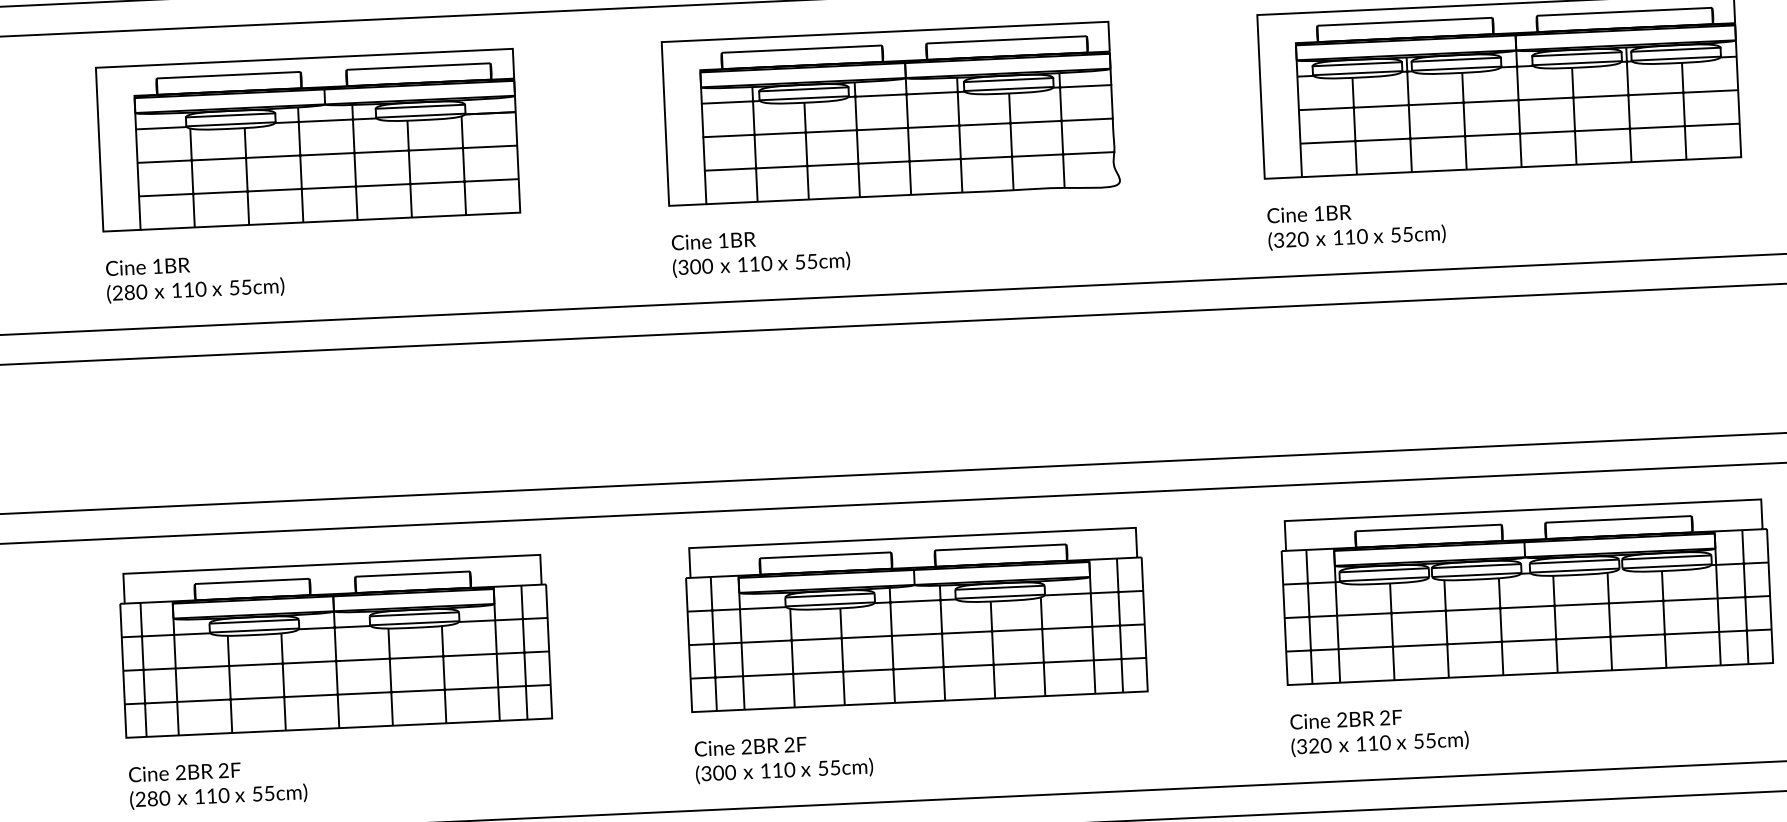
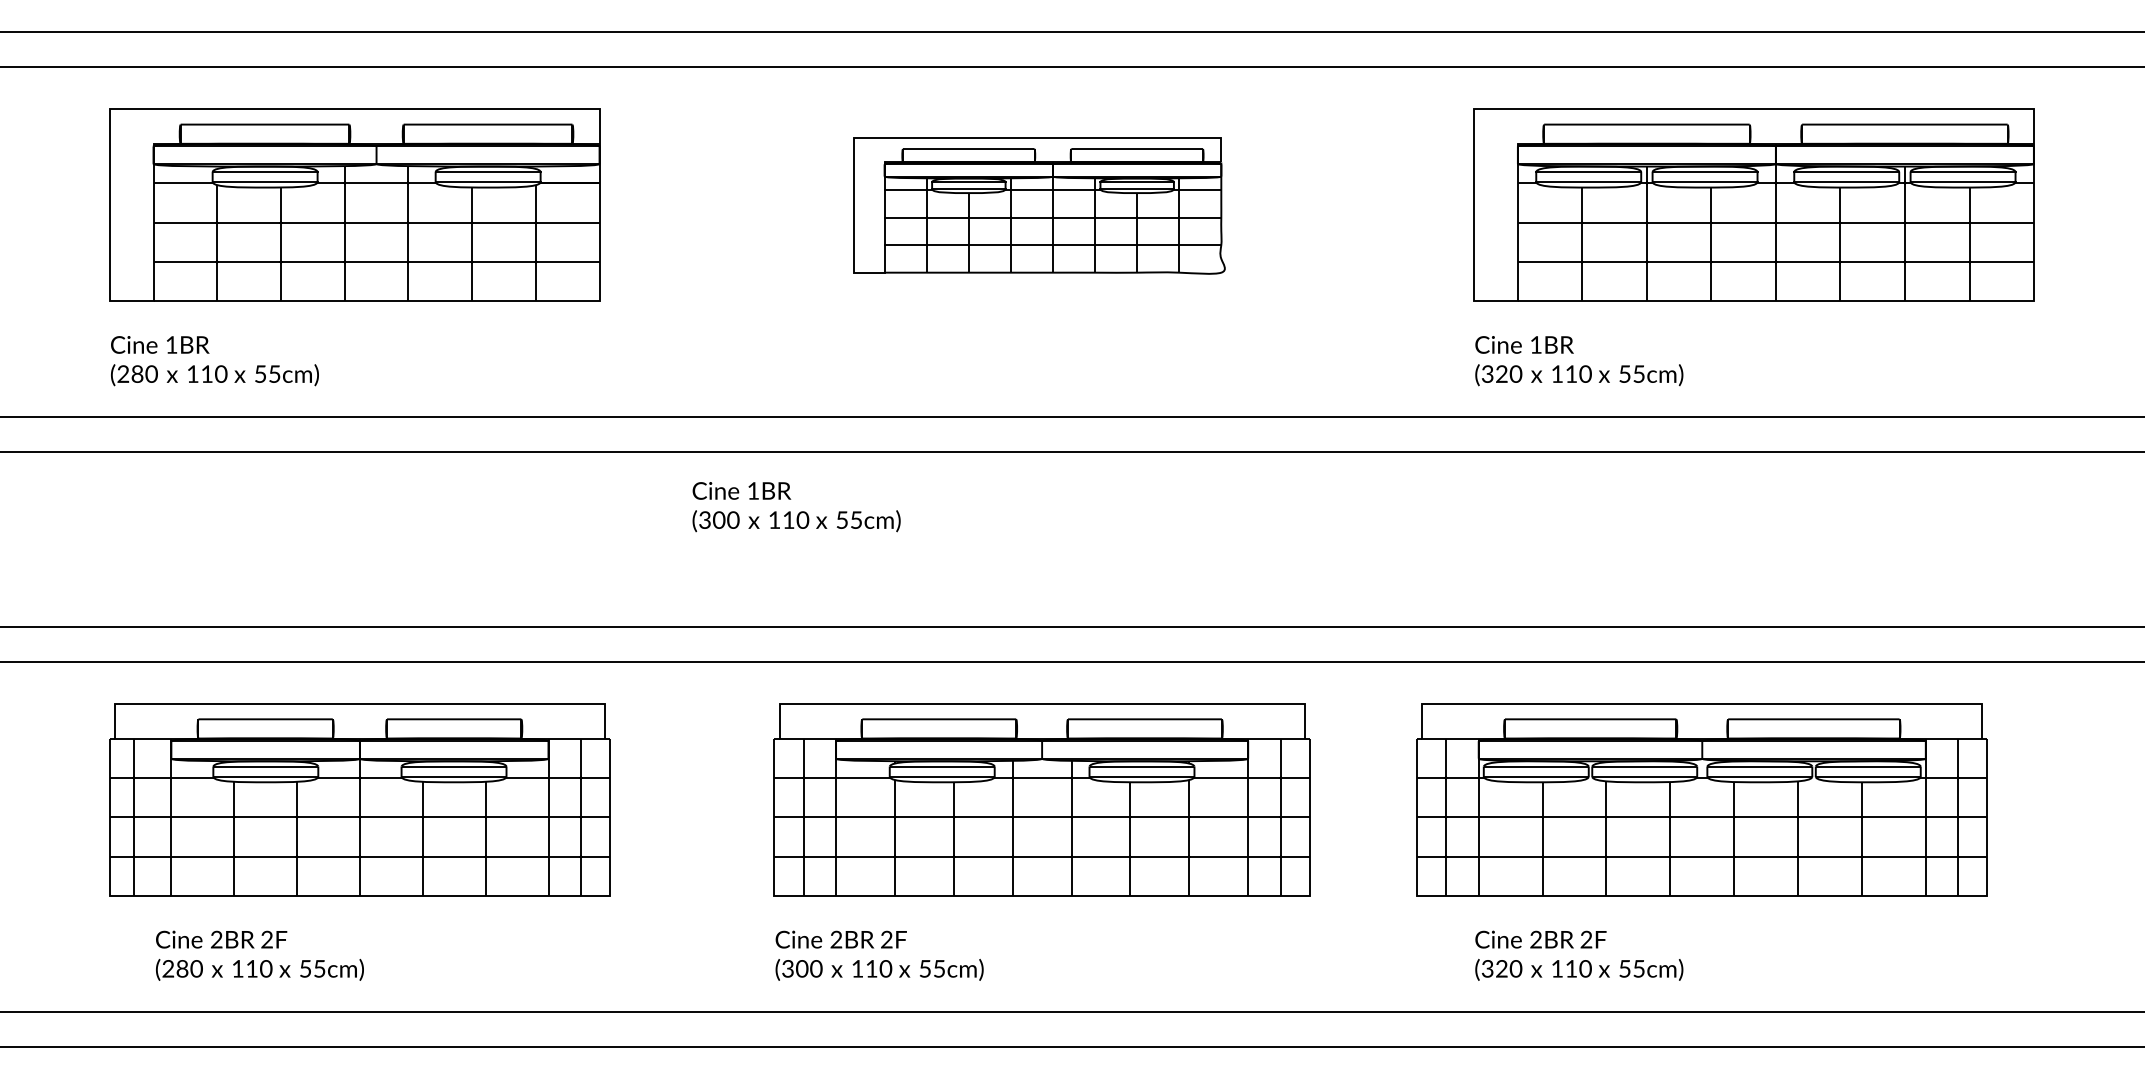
part: (891, 114) -> (1039, 205), size x0.7
text: (760, 253) -> (796, 507), moved
part: (1526, 591) -> (1701, 799), moved
text: (217, 784) -> (259, 955), moved

